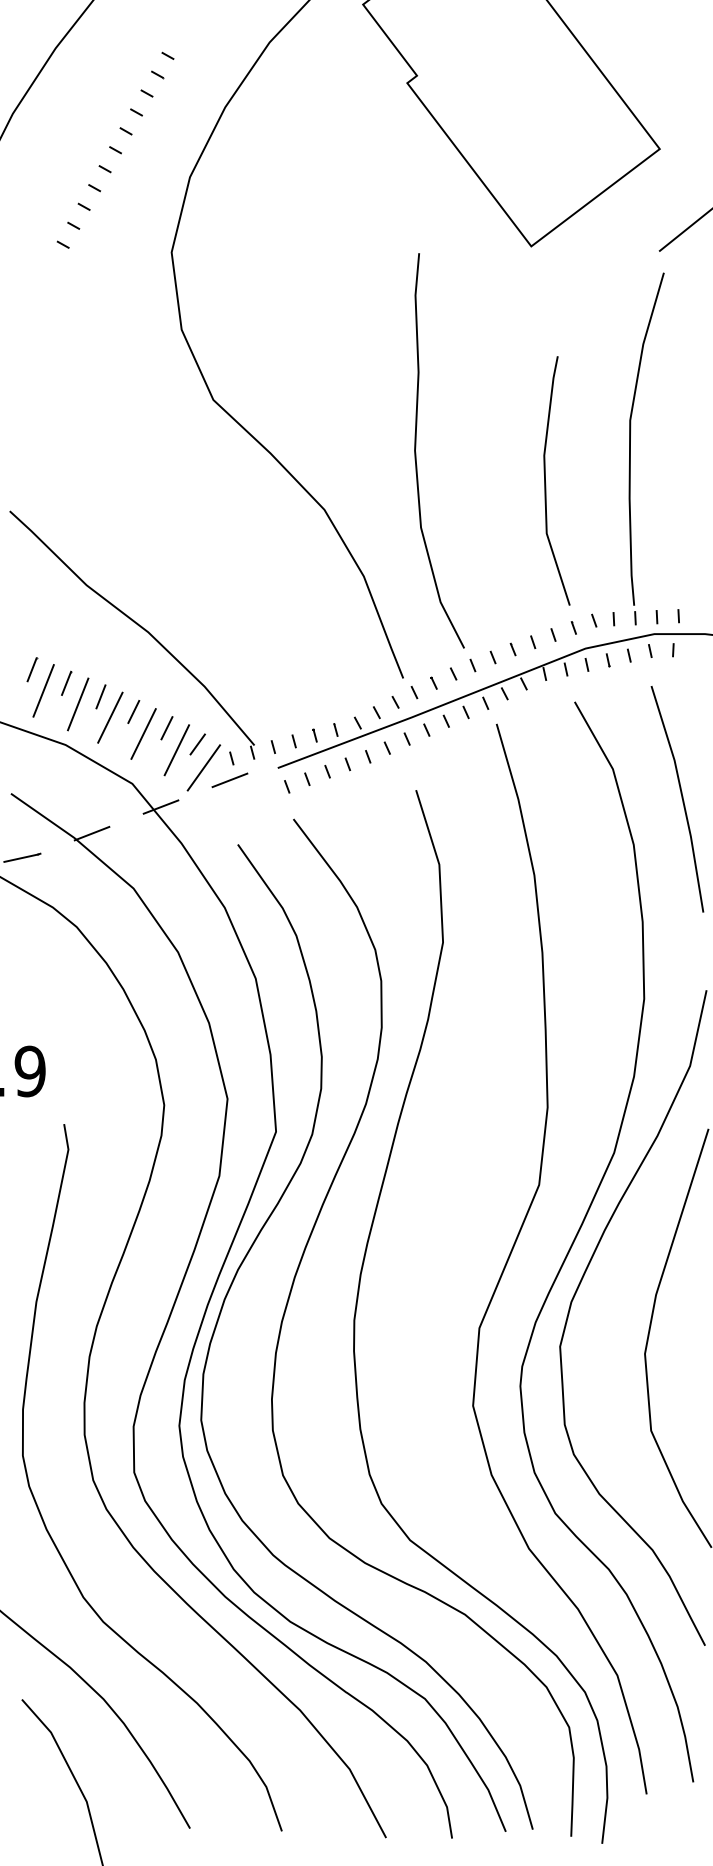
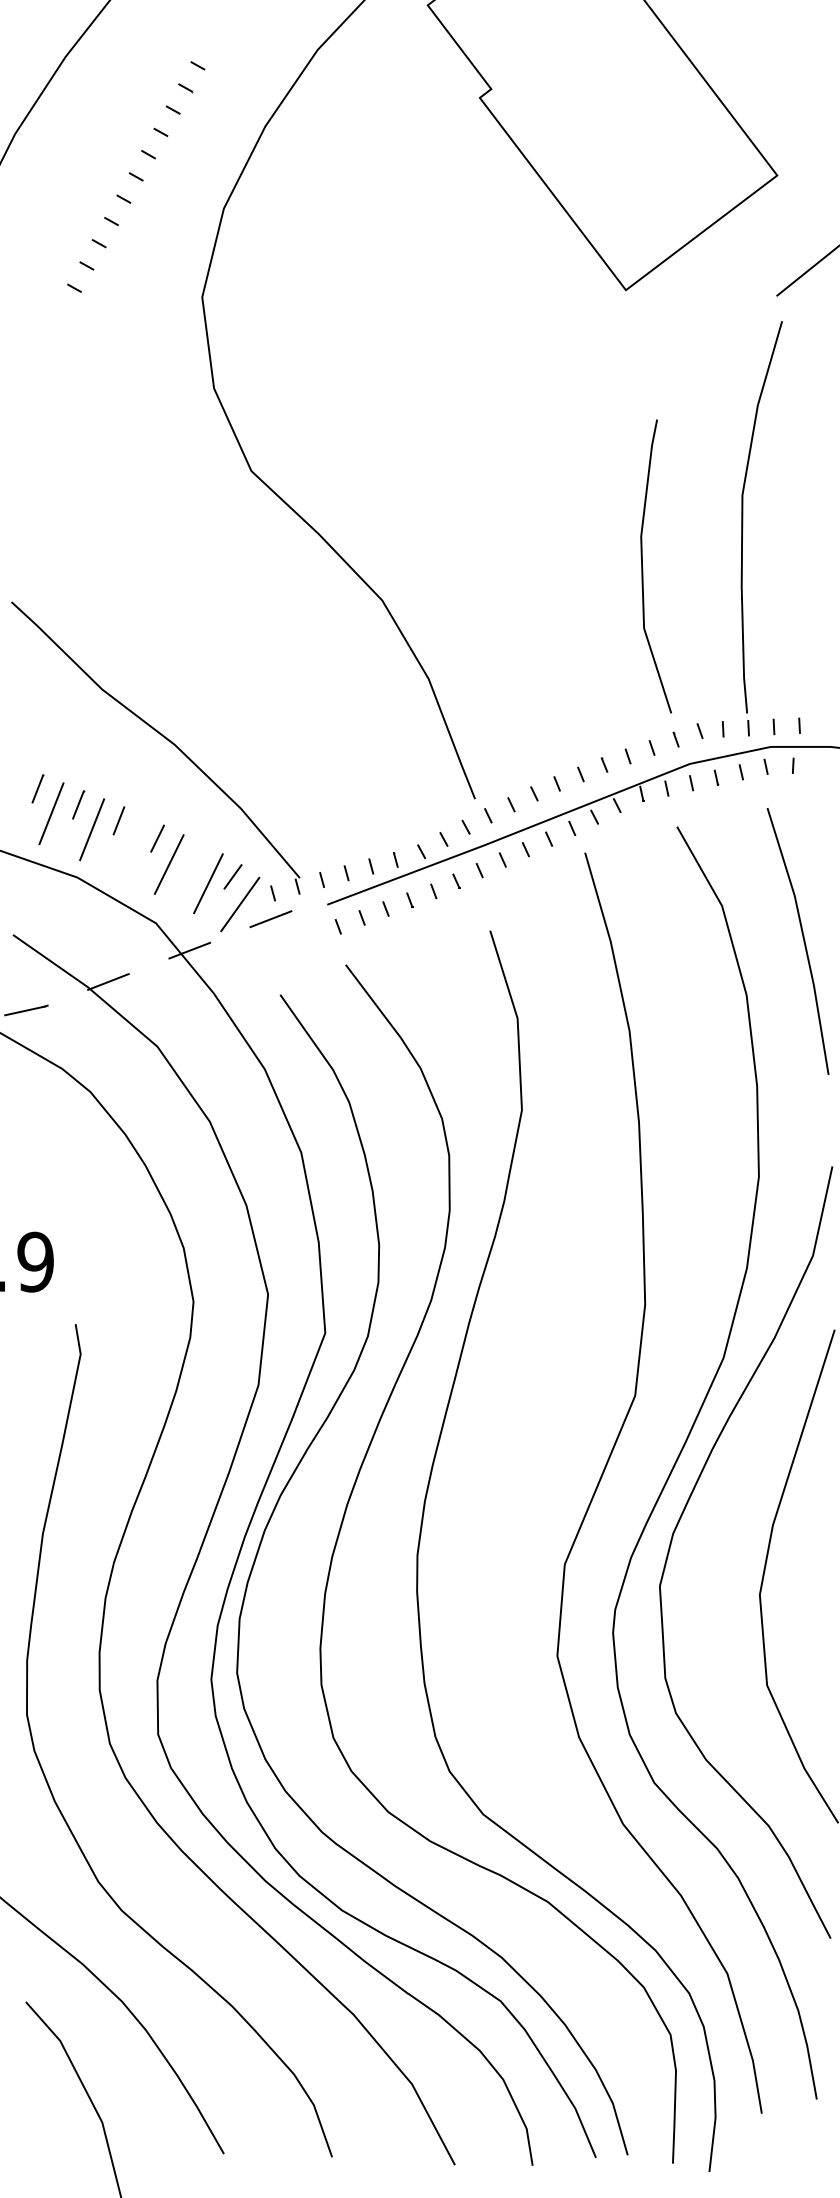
curve: (416, 452) -> (490, 532), removed
line: (110, 717) -> (130, 845), removed
line: (166, 728) -> (196, 858), removed

